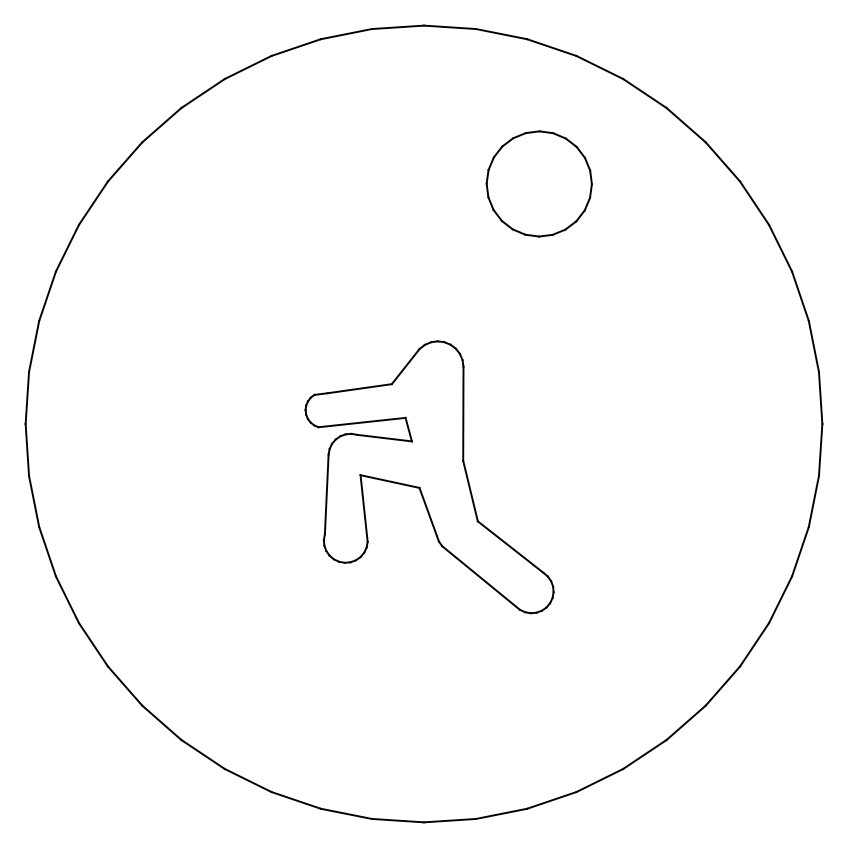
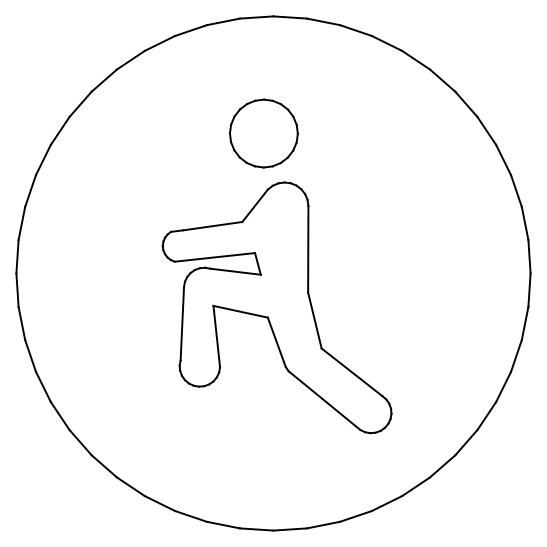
part: (538, 183) -> (263, 133), moved
part: (428, 476) -> (276, 307), size x1.43

